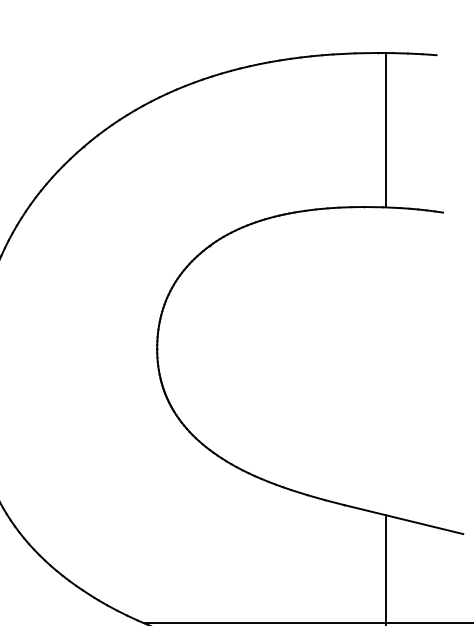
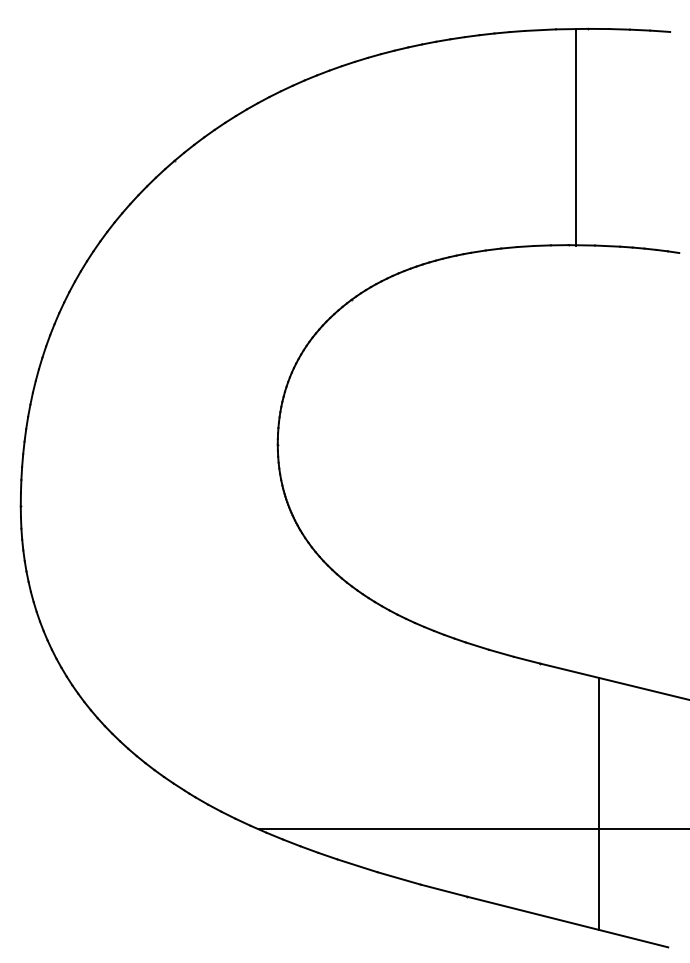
line: (386, 129) -> (576, 136), moved

